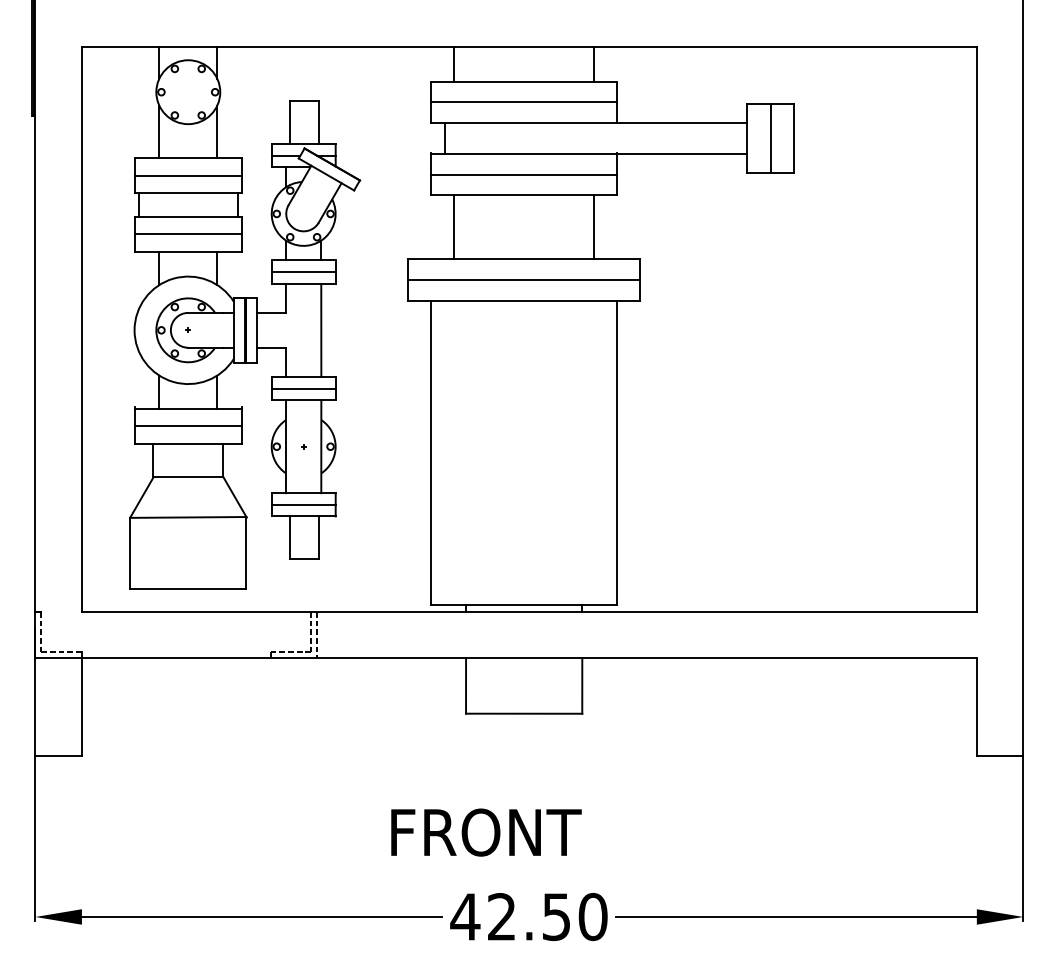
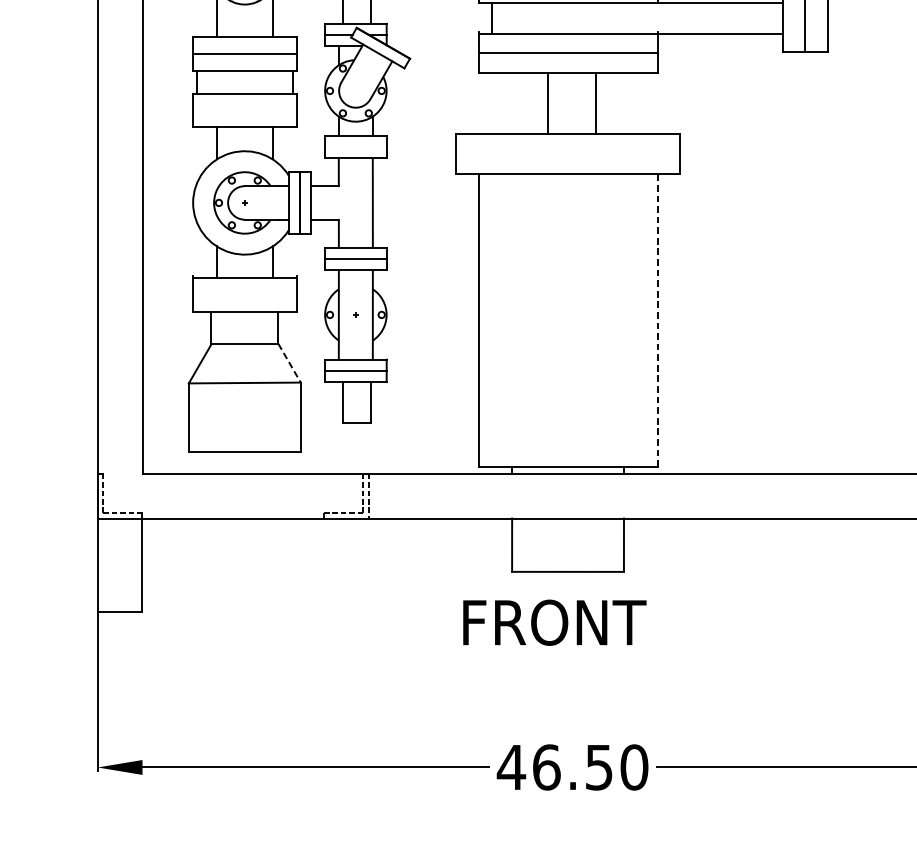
line: (454, 226) -> (548, 103), moved
line: (593, 226) -> (595, 103), moved
line: (188, 234) -> (245, 110), removed
line: (303, 272) -> (355, 147), removed
line: (523, 279) -> (567, 154), removed
line: (188, 426) -> (245, 295), removed
line: (617, 453) -> (657, 321), solid -> dashed
line: (234, 497) -> (289, 363), solid -> dashed
text: (486, 832) -> (554, 622), moved
text: (501, 917) -> (546, 767), 42.50 -> 46.50

